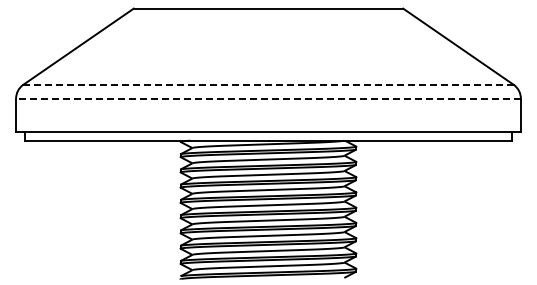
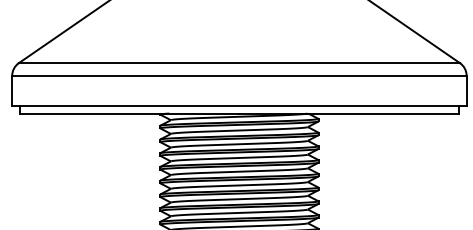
line: (267, 84) -> (238, 62), dashed -> solid
line: (268, 98) -> (239, 75), dashed -> solid

